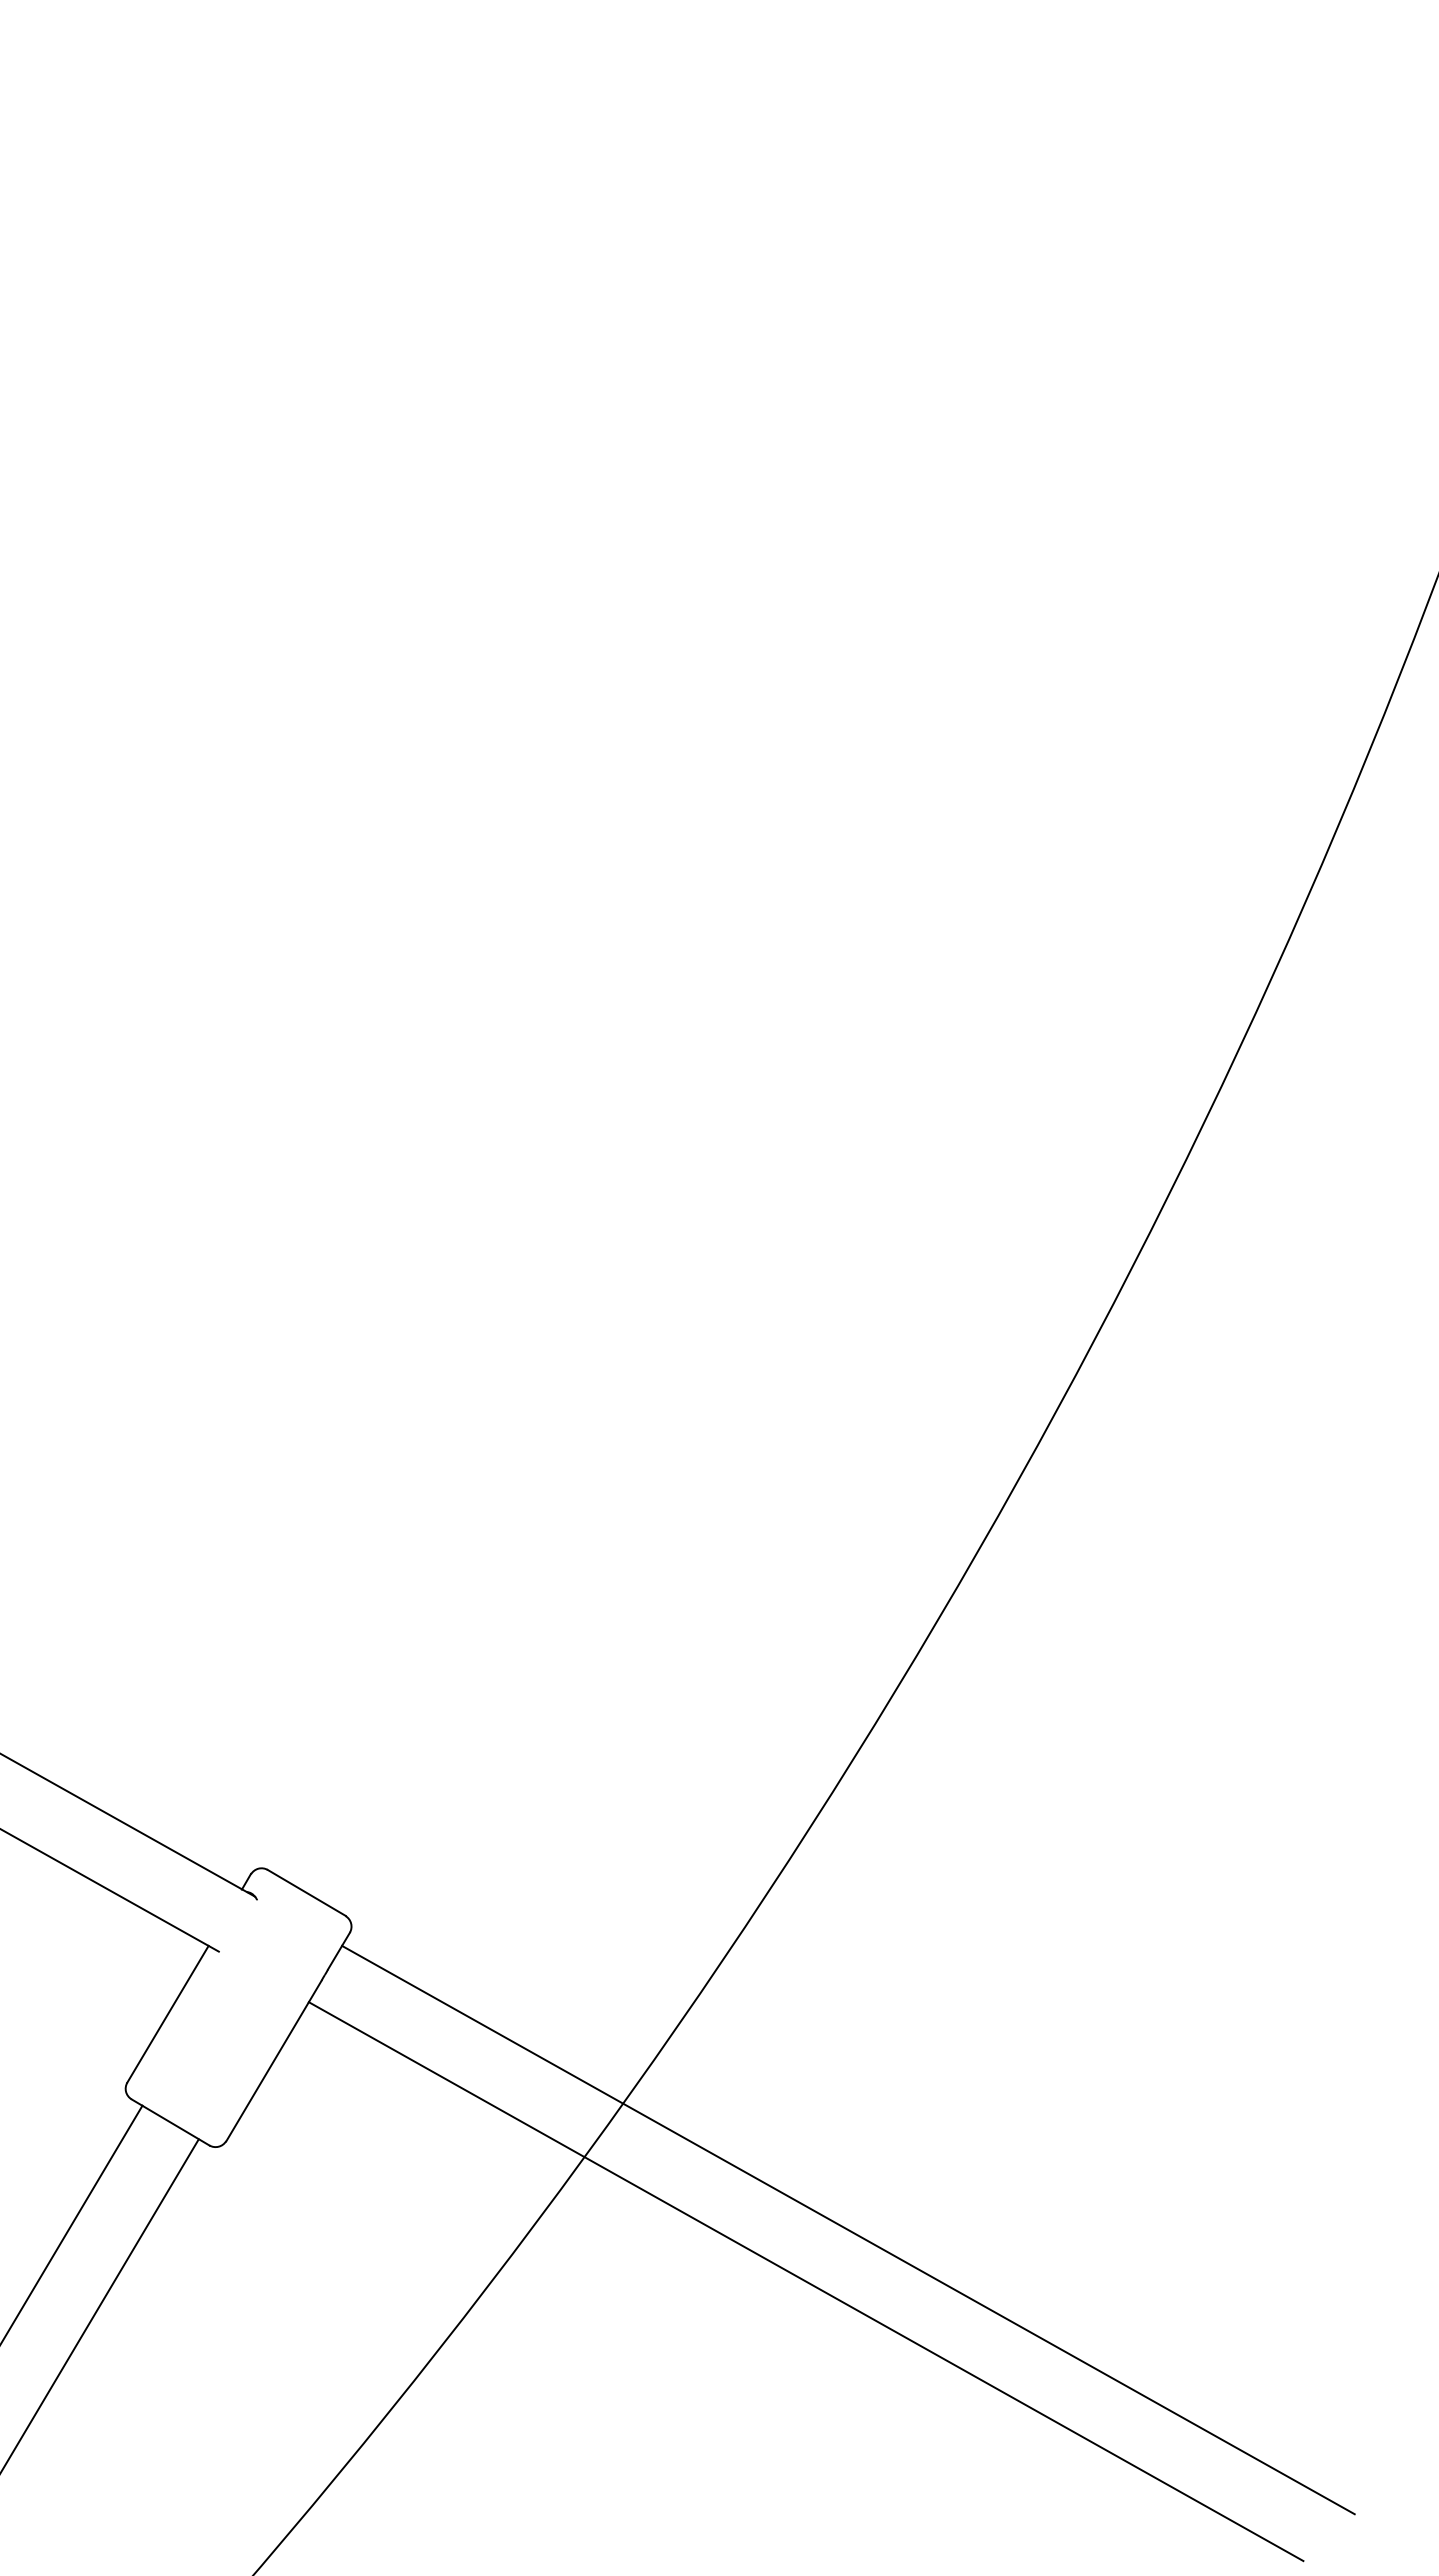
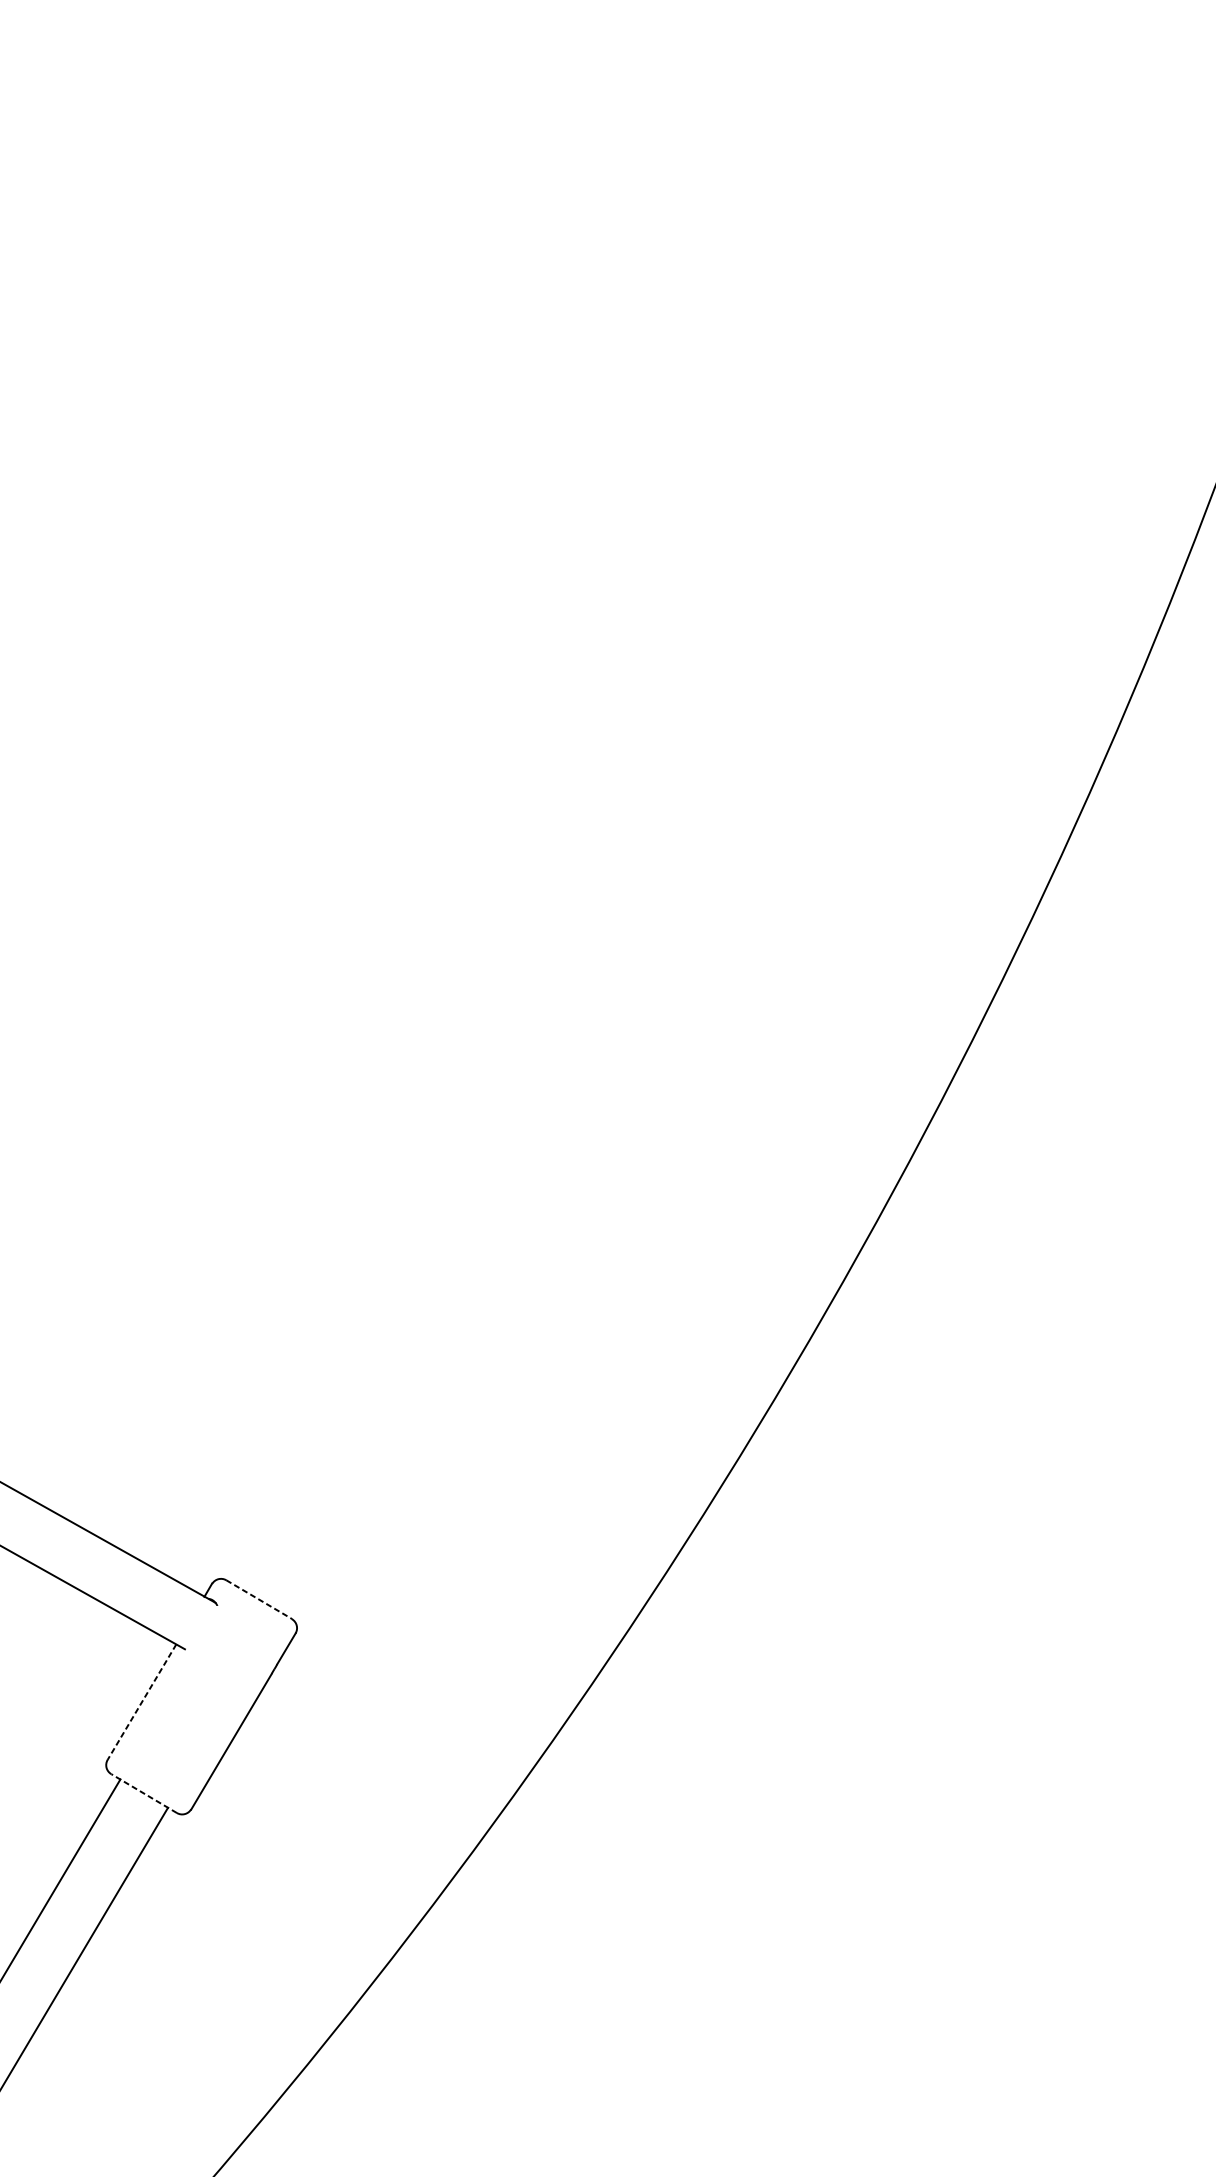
line: (307, 1893) -> (259, 1600), solid -> dashed
line: (167, 2014) -> (141, 1702), solid -> dashed
line: (170, 2122) -> (144, 1793), solid -> dashed
line: (848, 2229) -> (717, 1884), removed
line: (805, 2281) -> (680, 1928), removed

